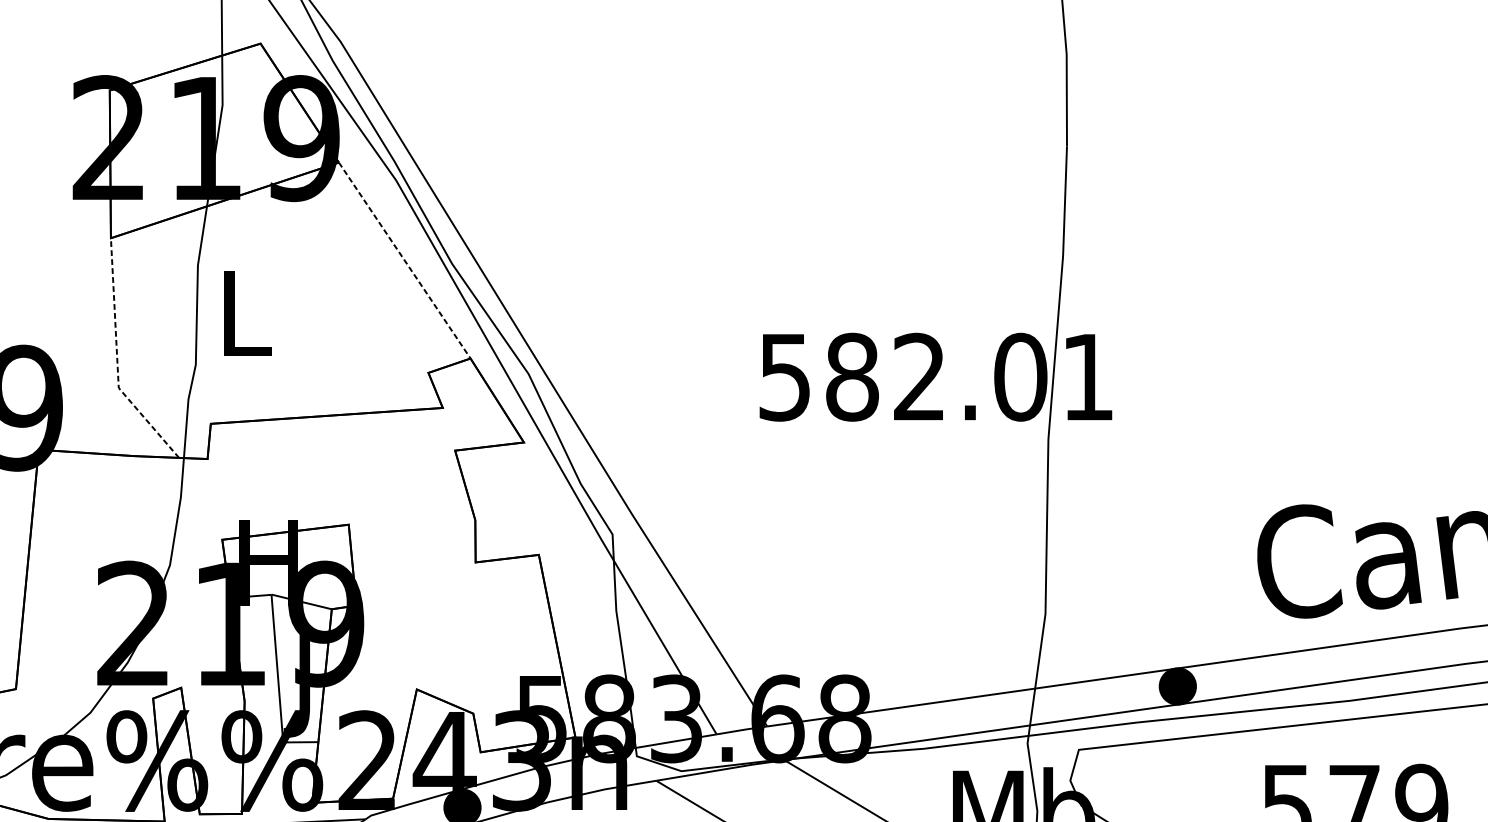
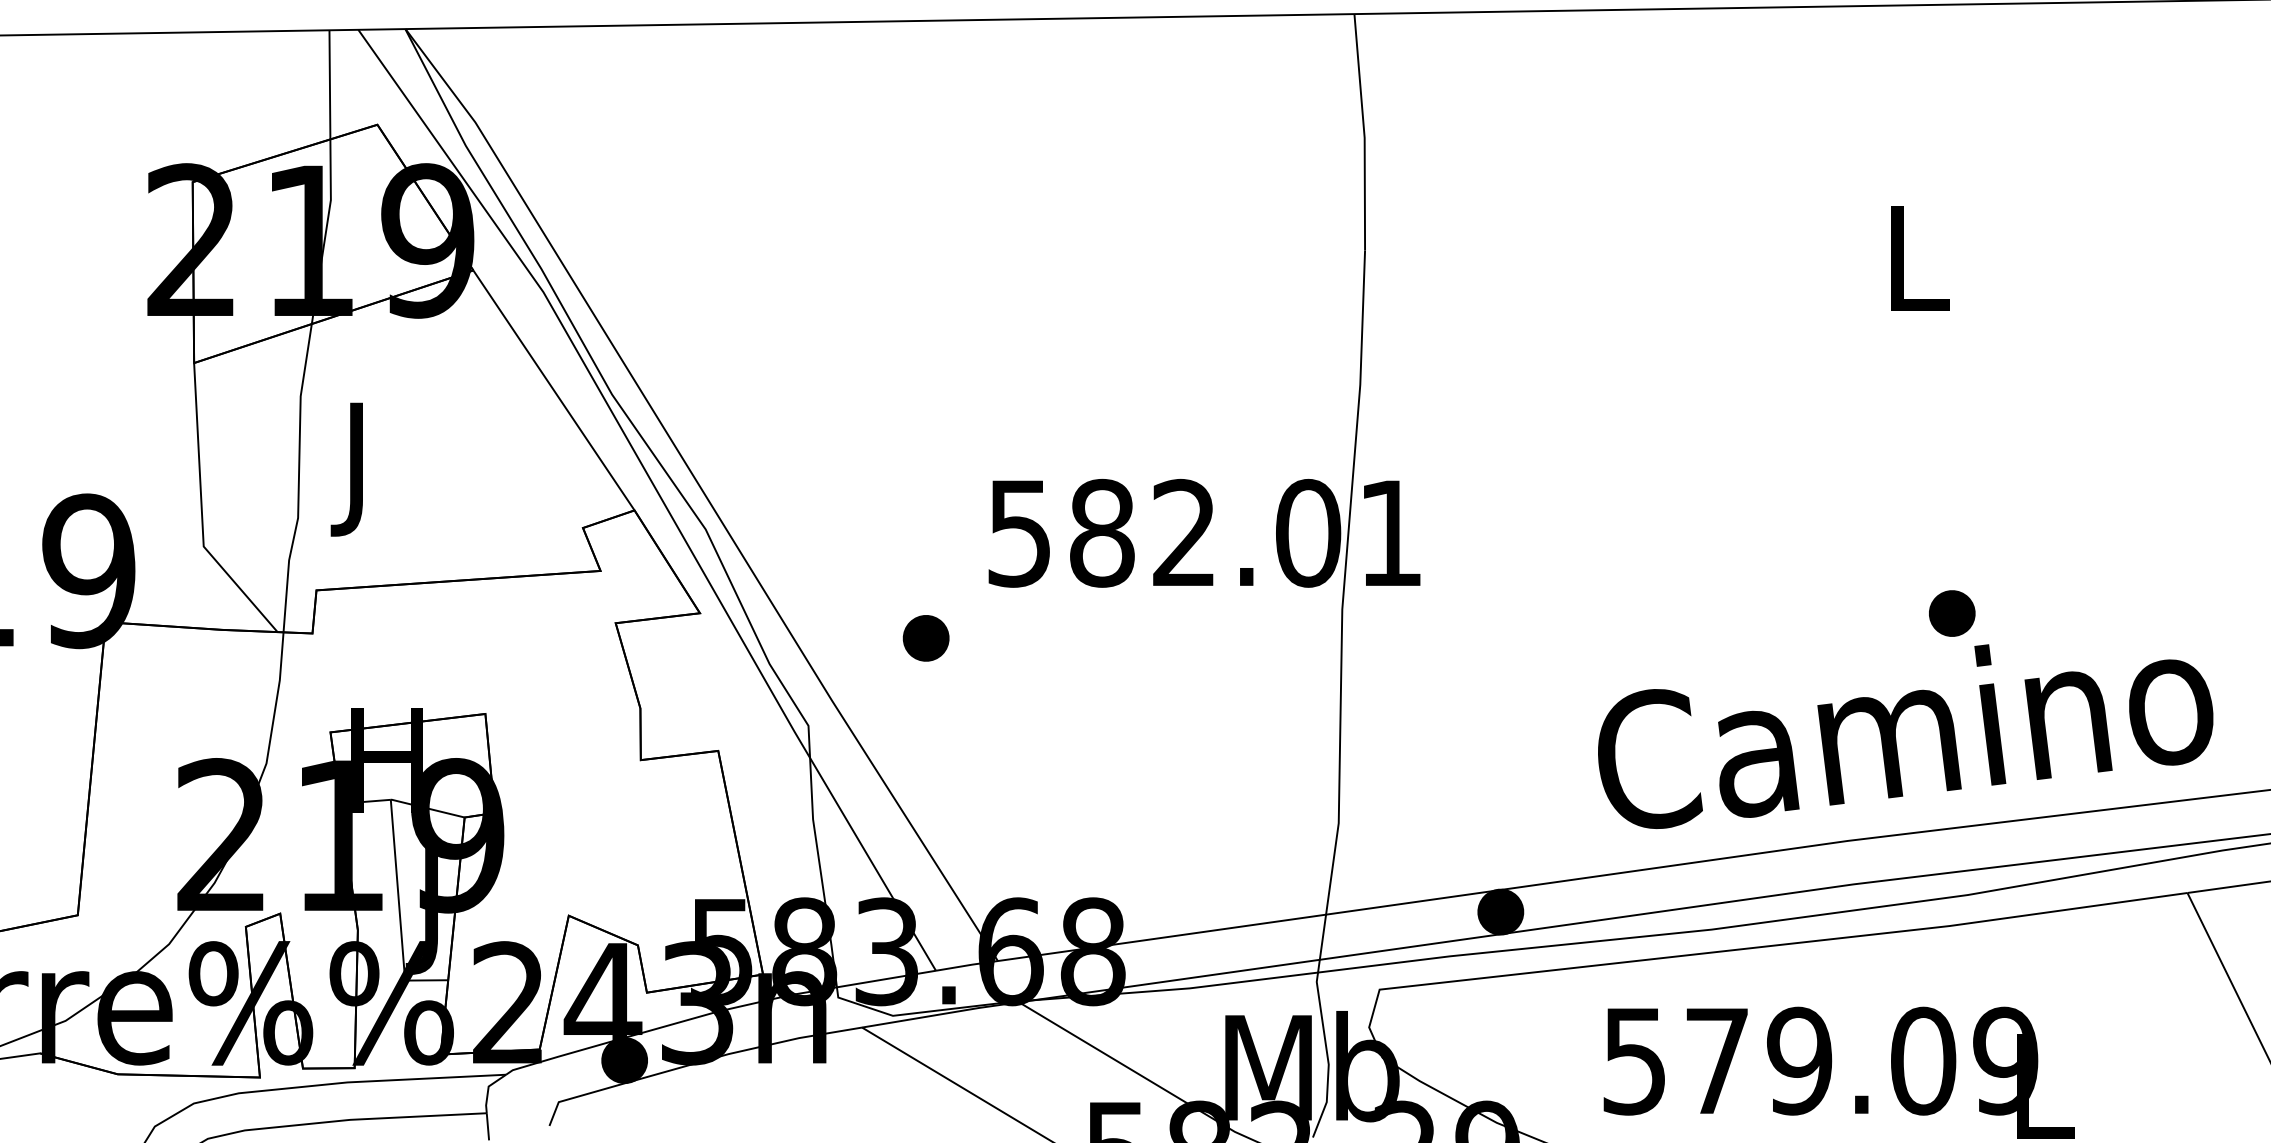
line: (404, 260) -> (553, 390), dashed -> solid
text: (246, 325) -> (360, 469), L -> J
line: (116, 359) -> (201, 511), dashed -> solid
part: (708, 463) -> (925, 638), added

